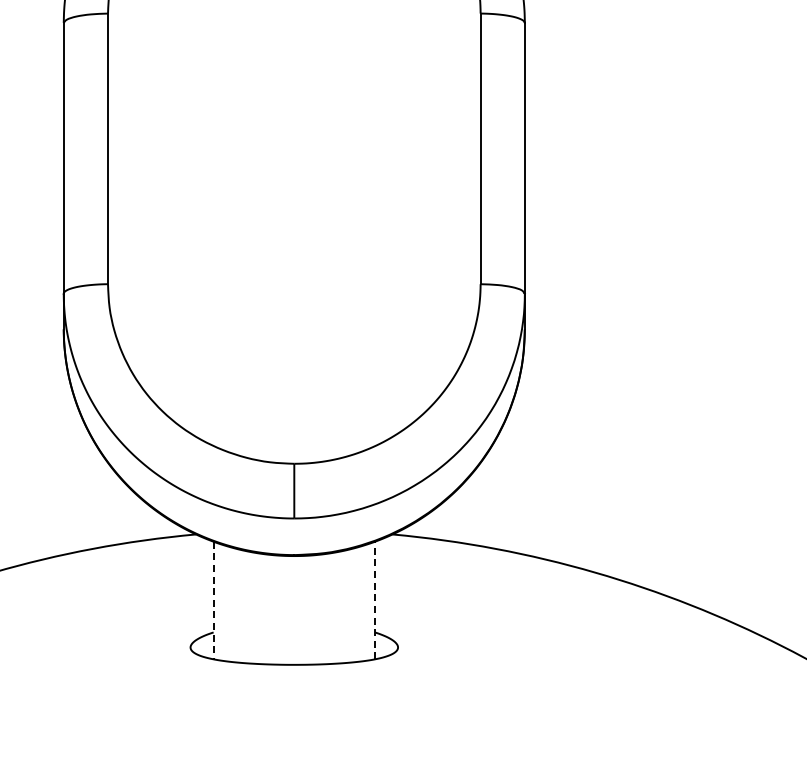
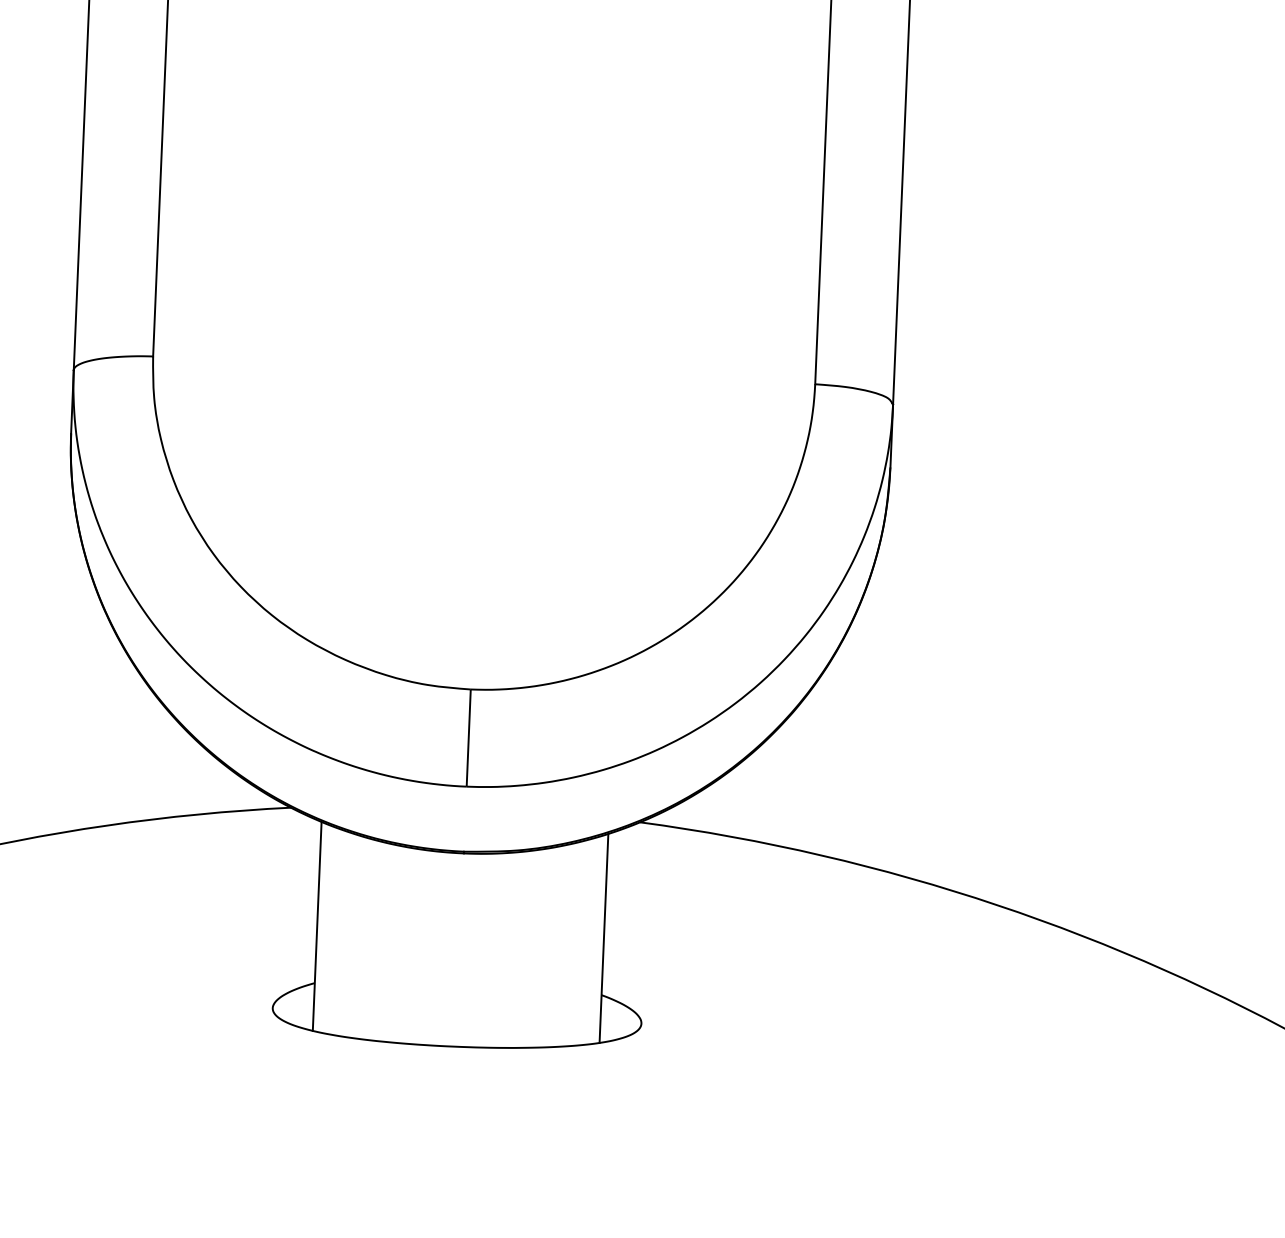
line: (213, 600) -> (317, 926), dashed -> solid
line: (375, 600) -> (604, 938), dashed -> solid

